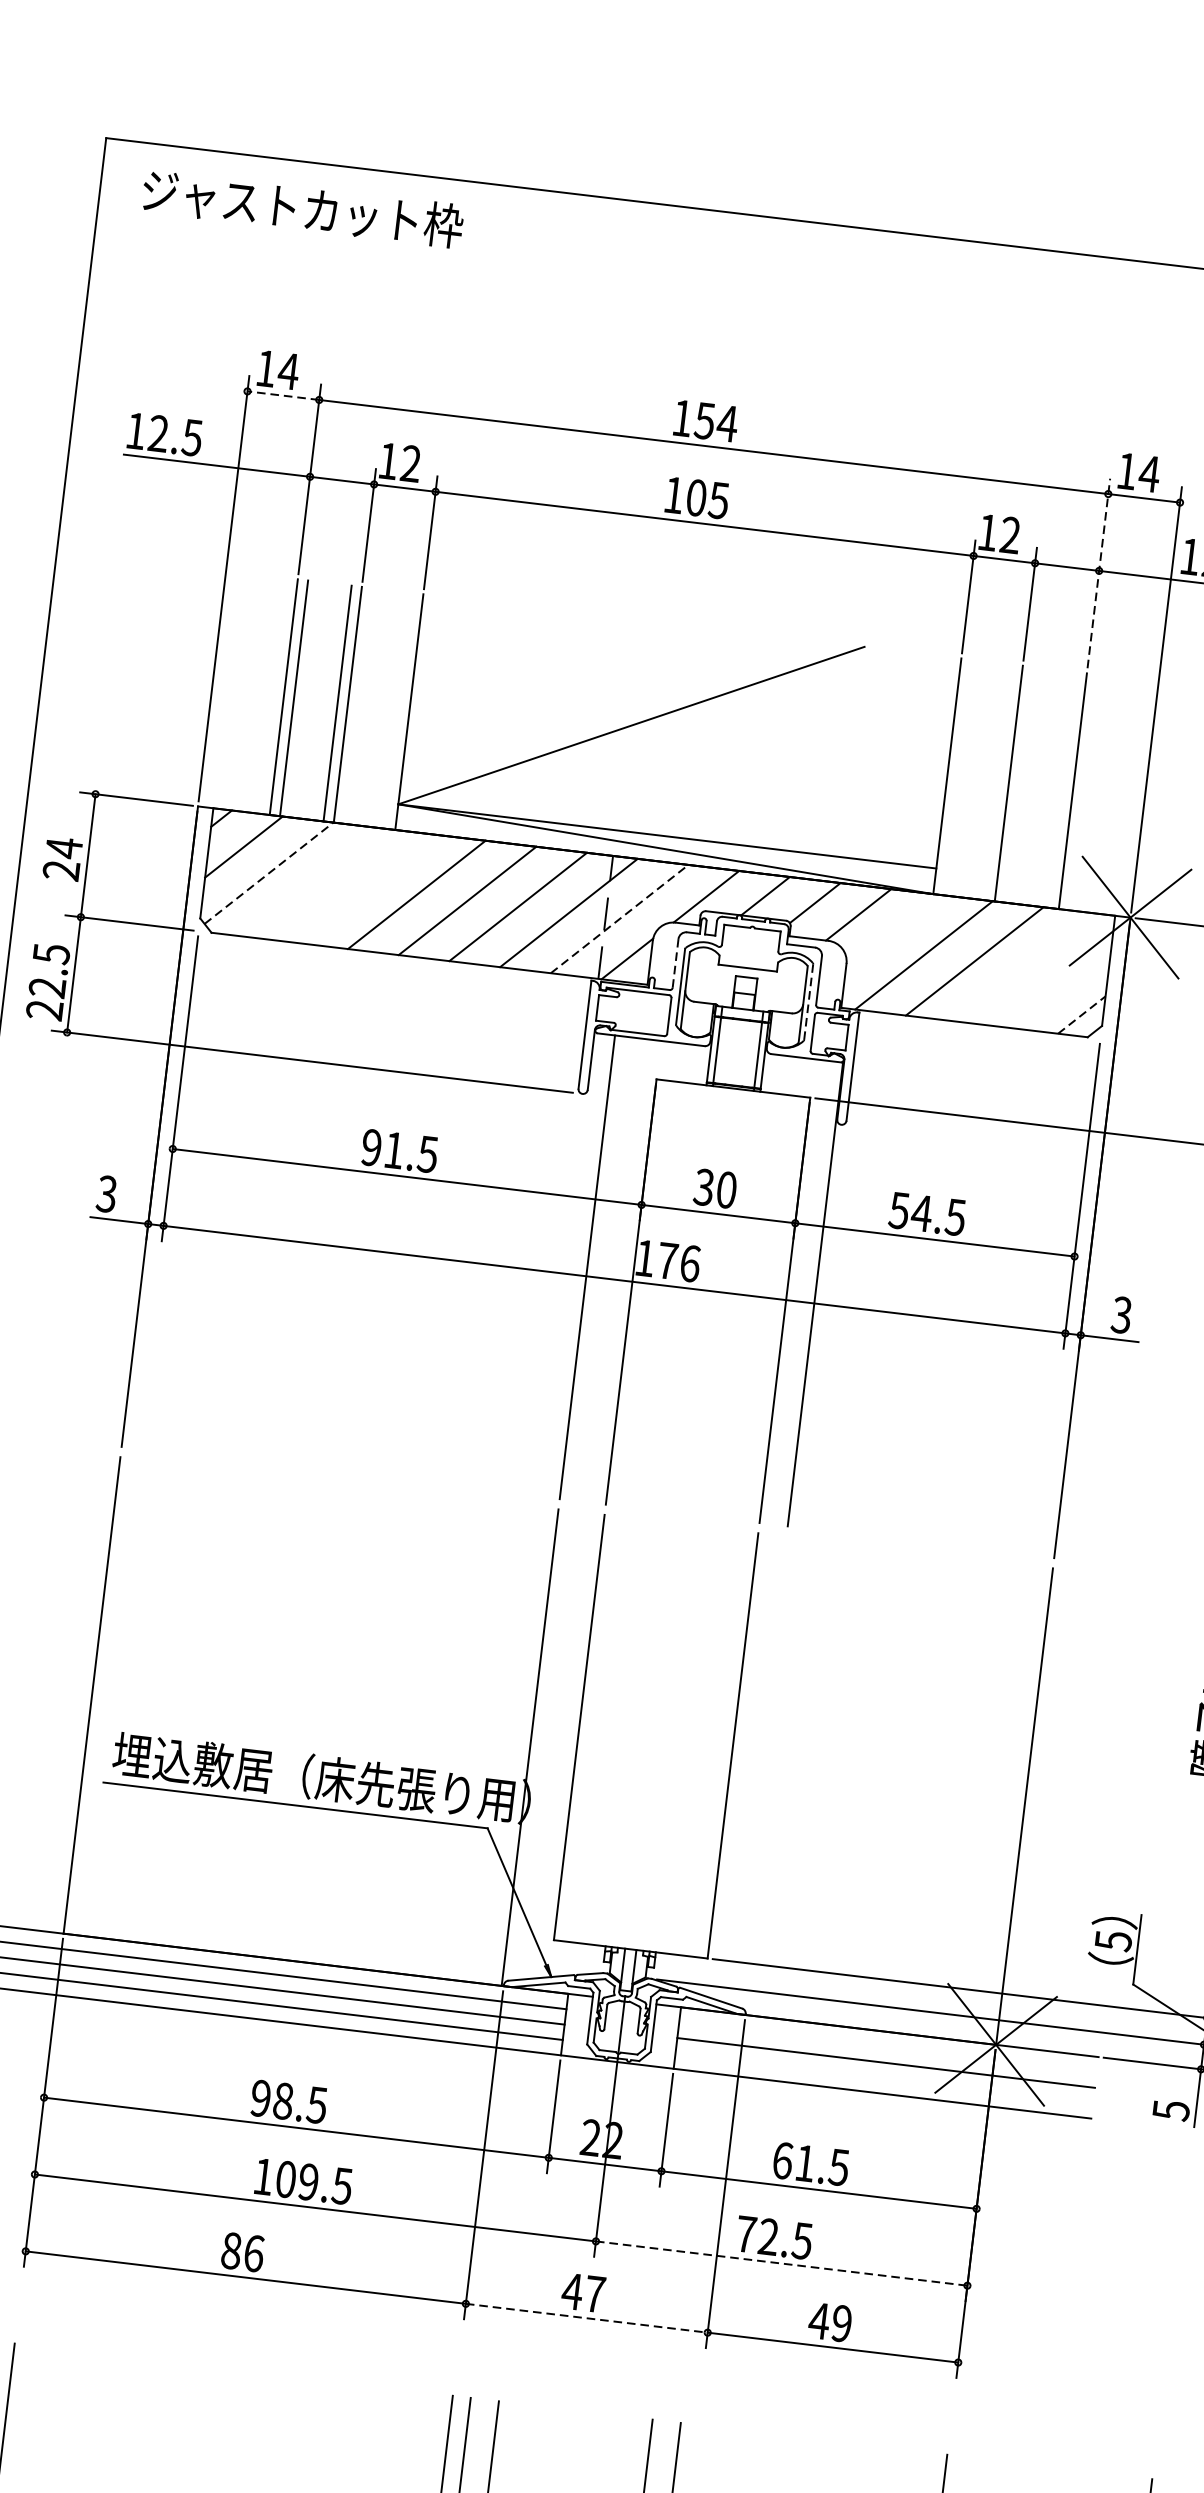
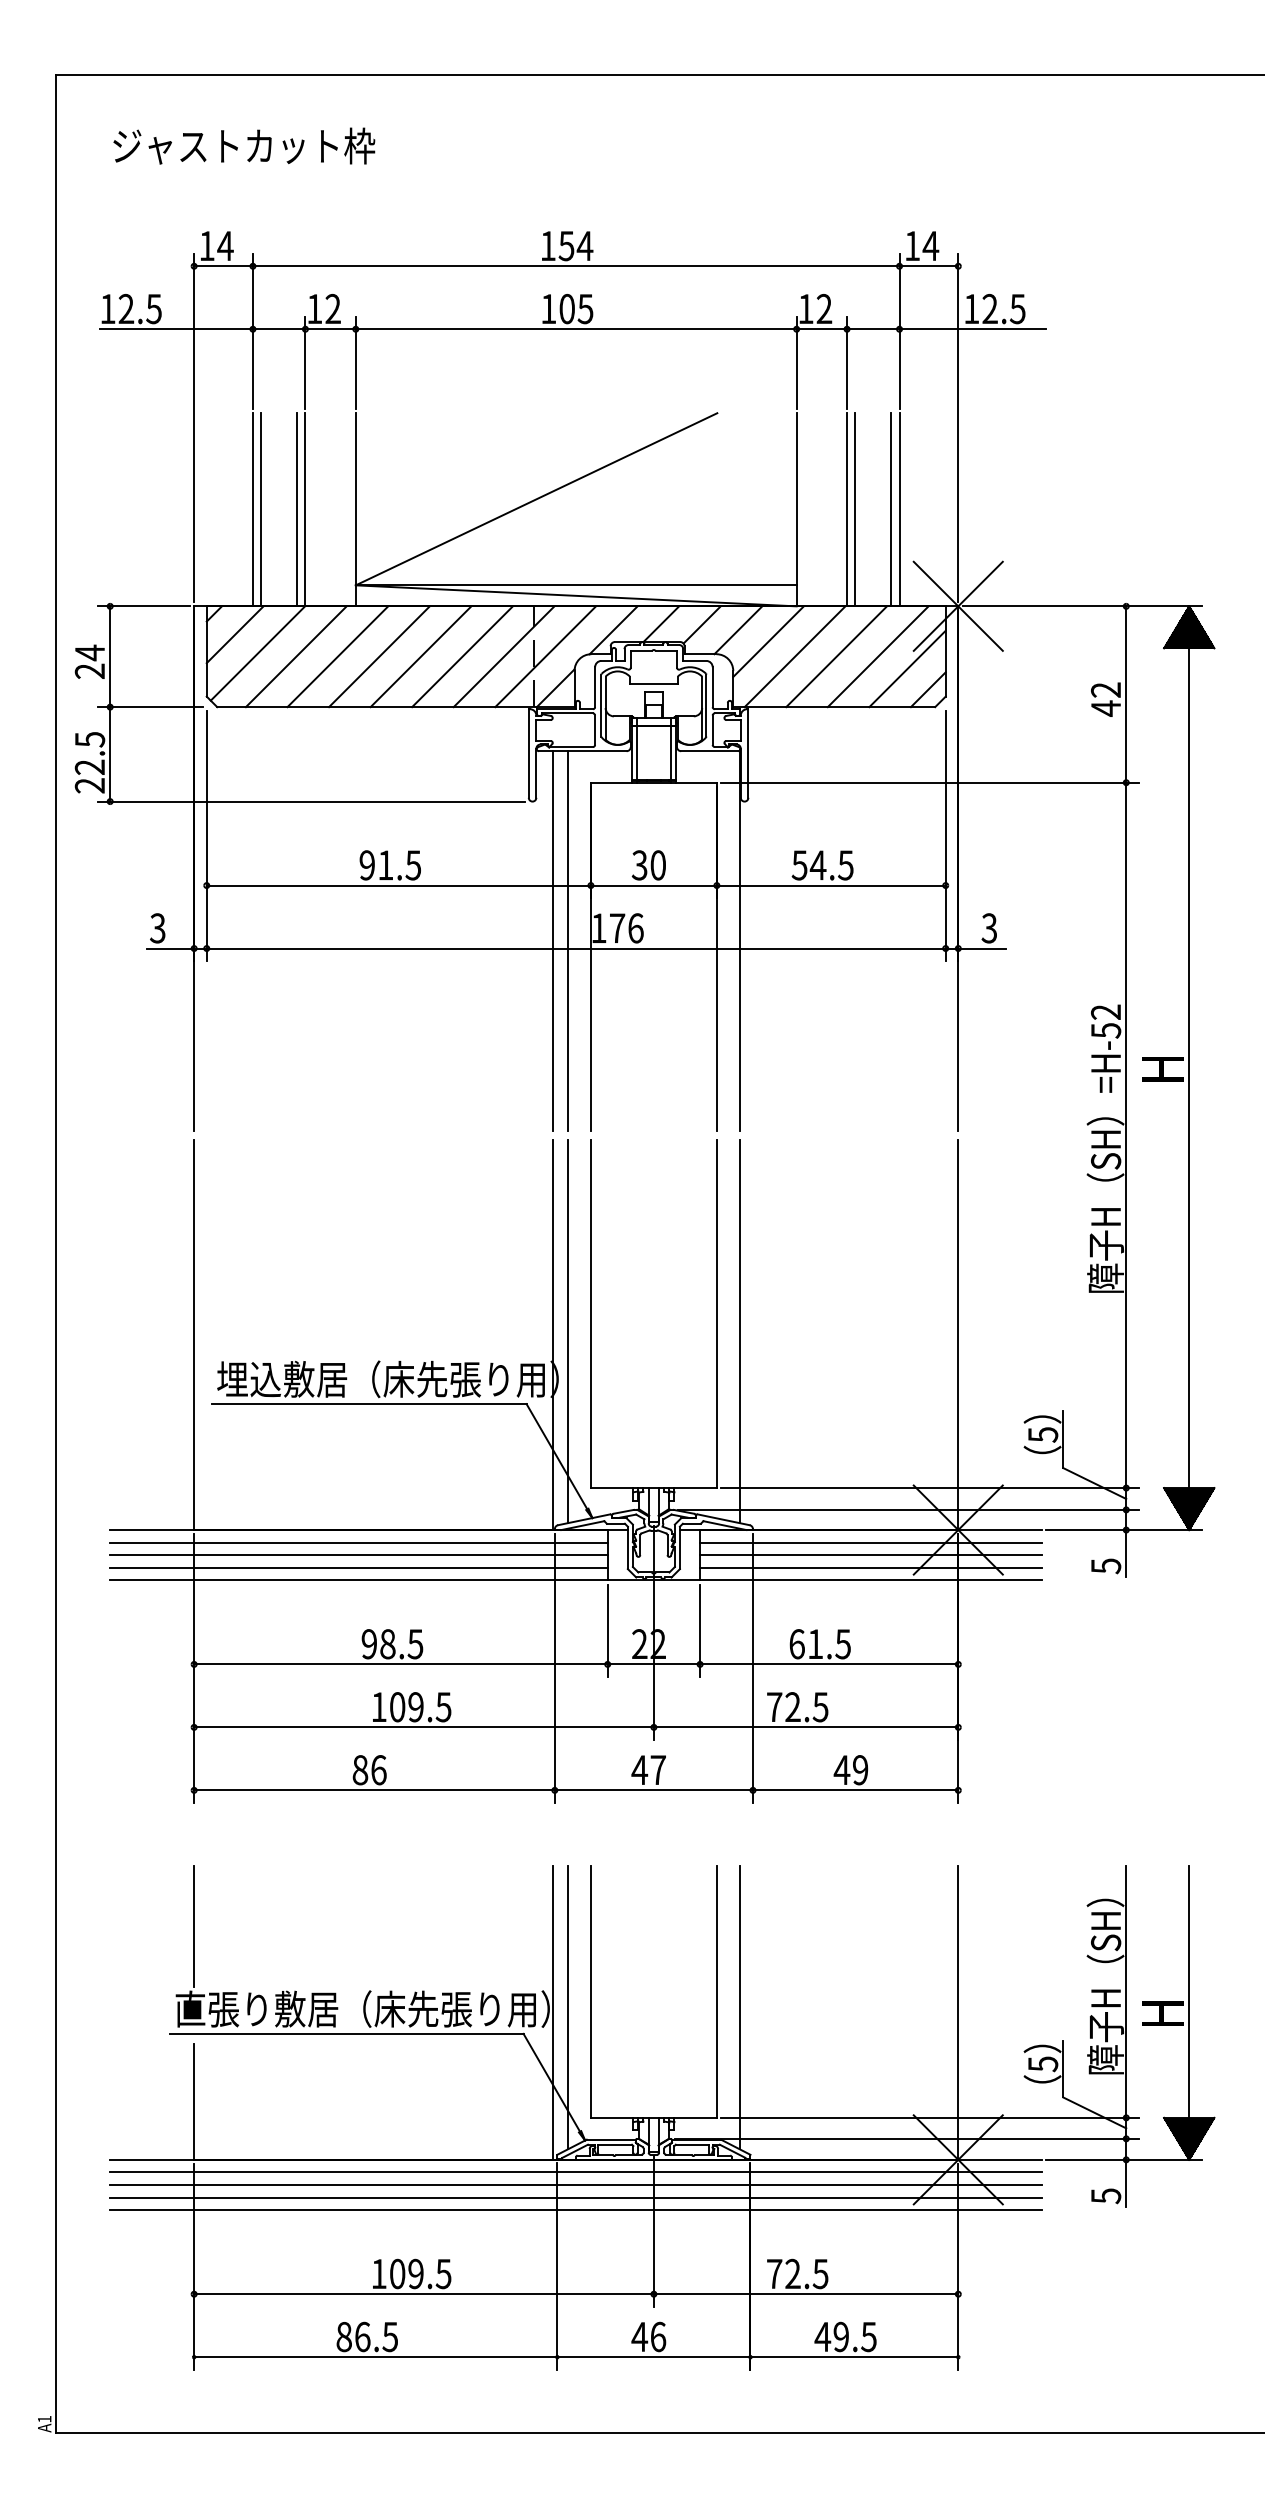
text: (303, 207) -> (244, 145), moved
line: (283, 395) -> (223, 266), dashed -> solid
line: (1098, 573) -> (899, 331), dashed -> solid
line: (1019, 784) -> (855, 509), added
line: (1063, 789) -> (891, 509), added
line: (268, 873) -> (257, 653), dashed -> solid
line: (314, 882) -> (295, 656), added
line: (365, 888) -> (337, 656), added
line: (620, 918) -> (546, 656), dashed -> solid
line: (893, 932) -> (768, 641), added
line: (676, 963) -> (595, 687), dashed -> solid
line: (1024, 967) -> (877, 656), added
line: (1059, 986) -> (907, 668), added
line: (808, 1001) -> (706, 705), dashed -> solid
line: (1082, 1014) -> (928, 689), dashed -> solid
line: (604, 1269) -> (567, 941), added
line: (548, 1745) -> (567, 1331), added
line: (758, 1770) -> (739, 1331), added
line: (888, 2047) -> (871, 1542), added
line: (884, 2077) -> (871, 1567), added
line: (782, 2263) -> (806, 1727), dashed -> solid
line: (587, 2318) -> (654, 1790), dashed -> solid

